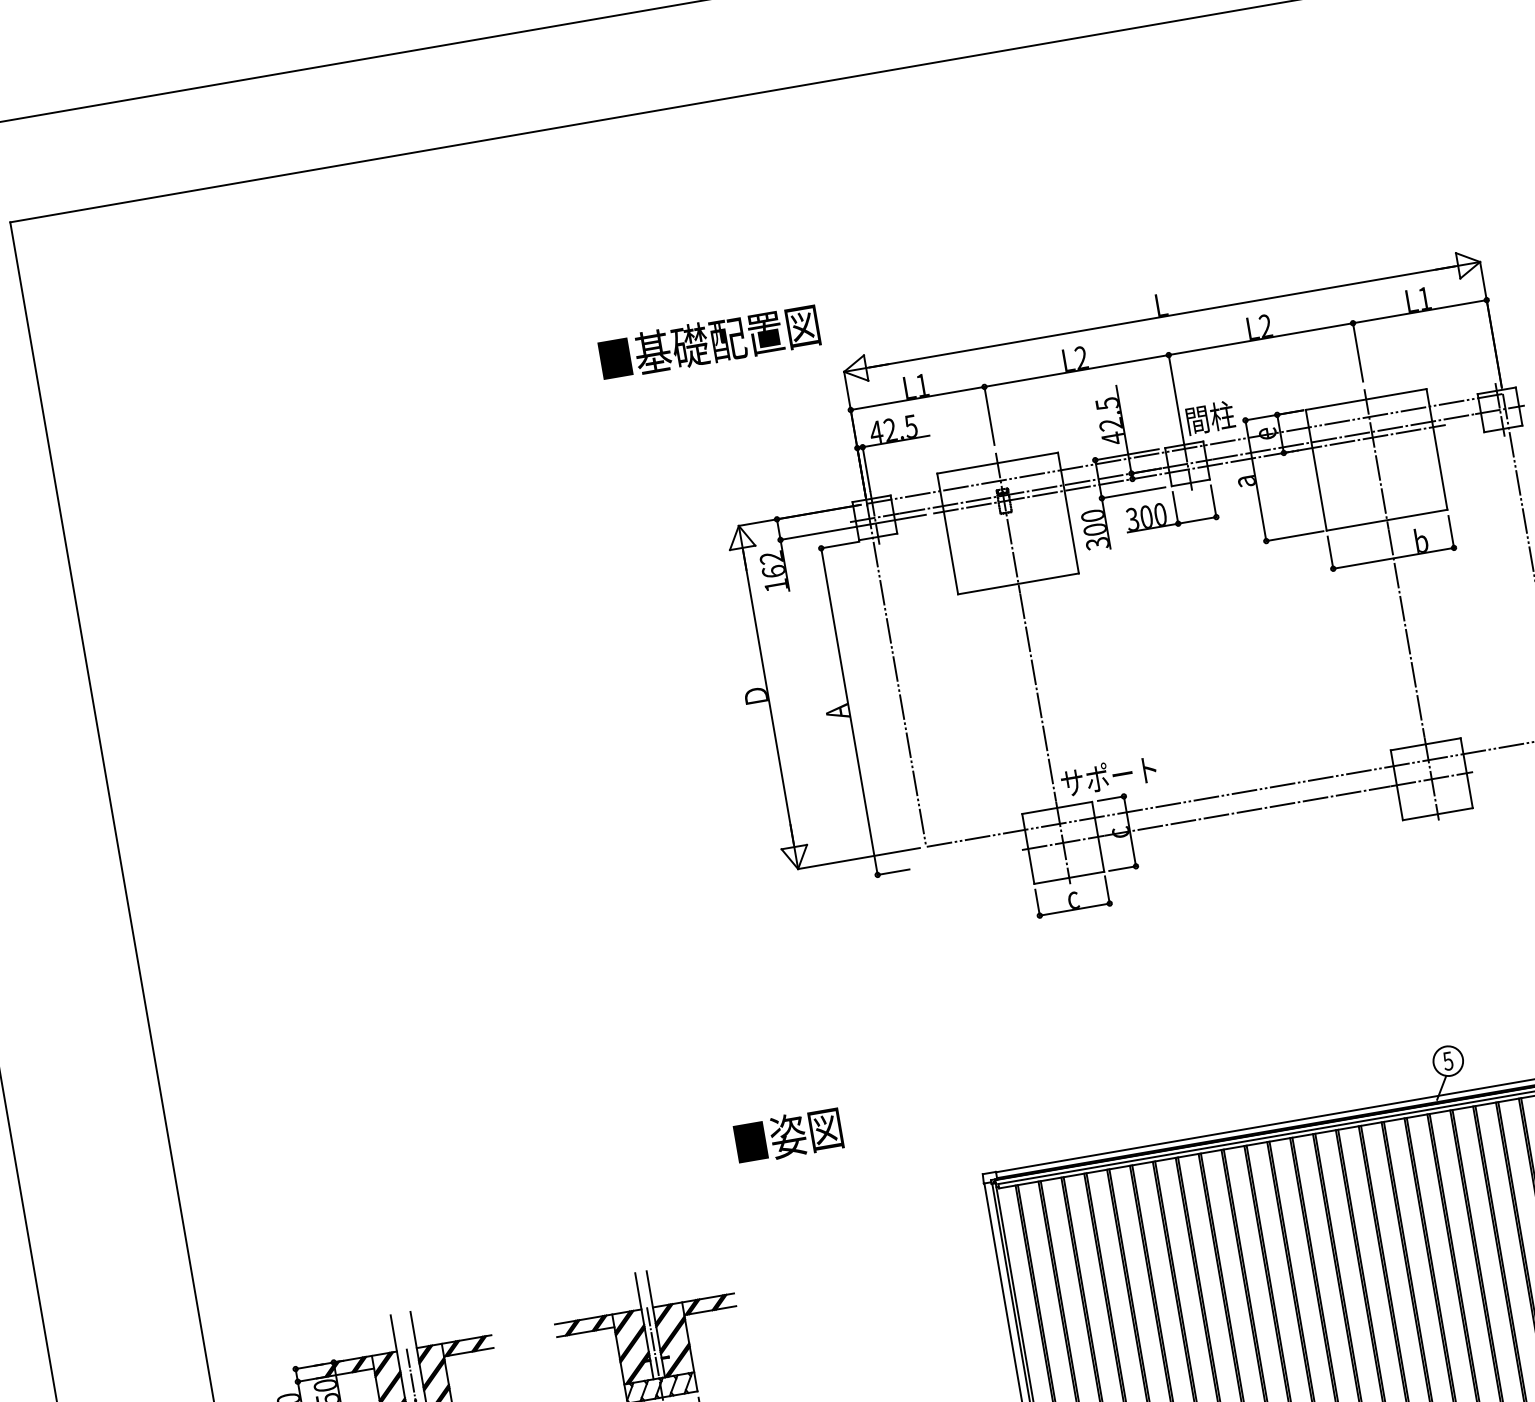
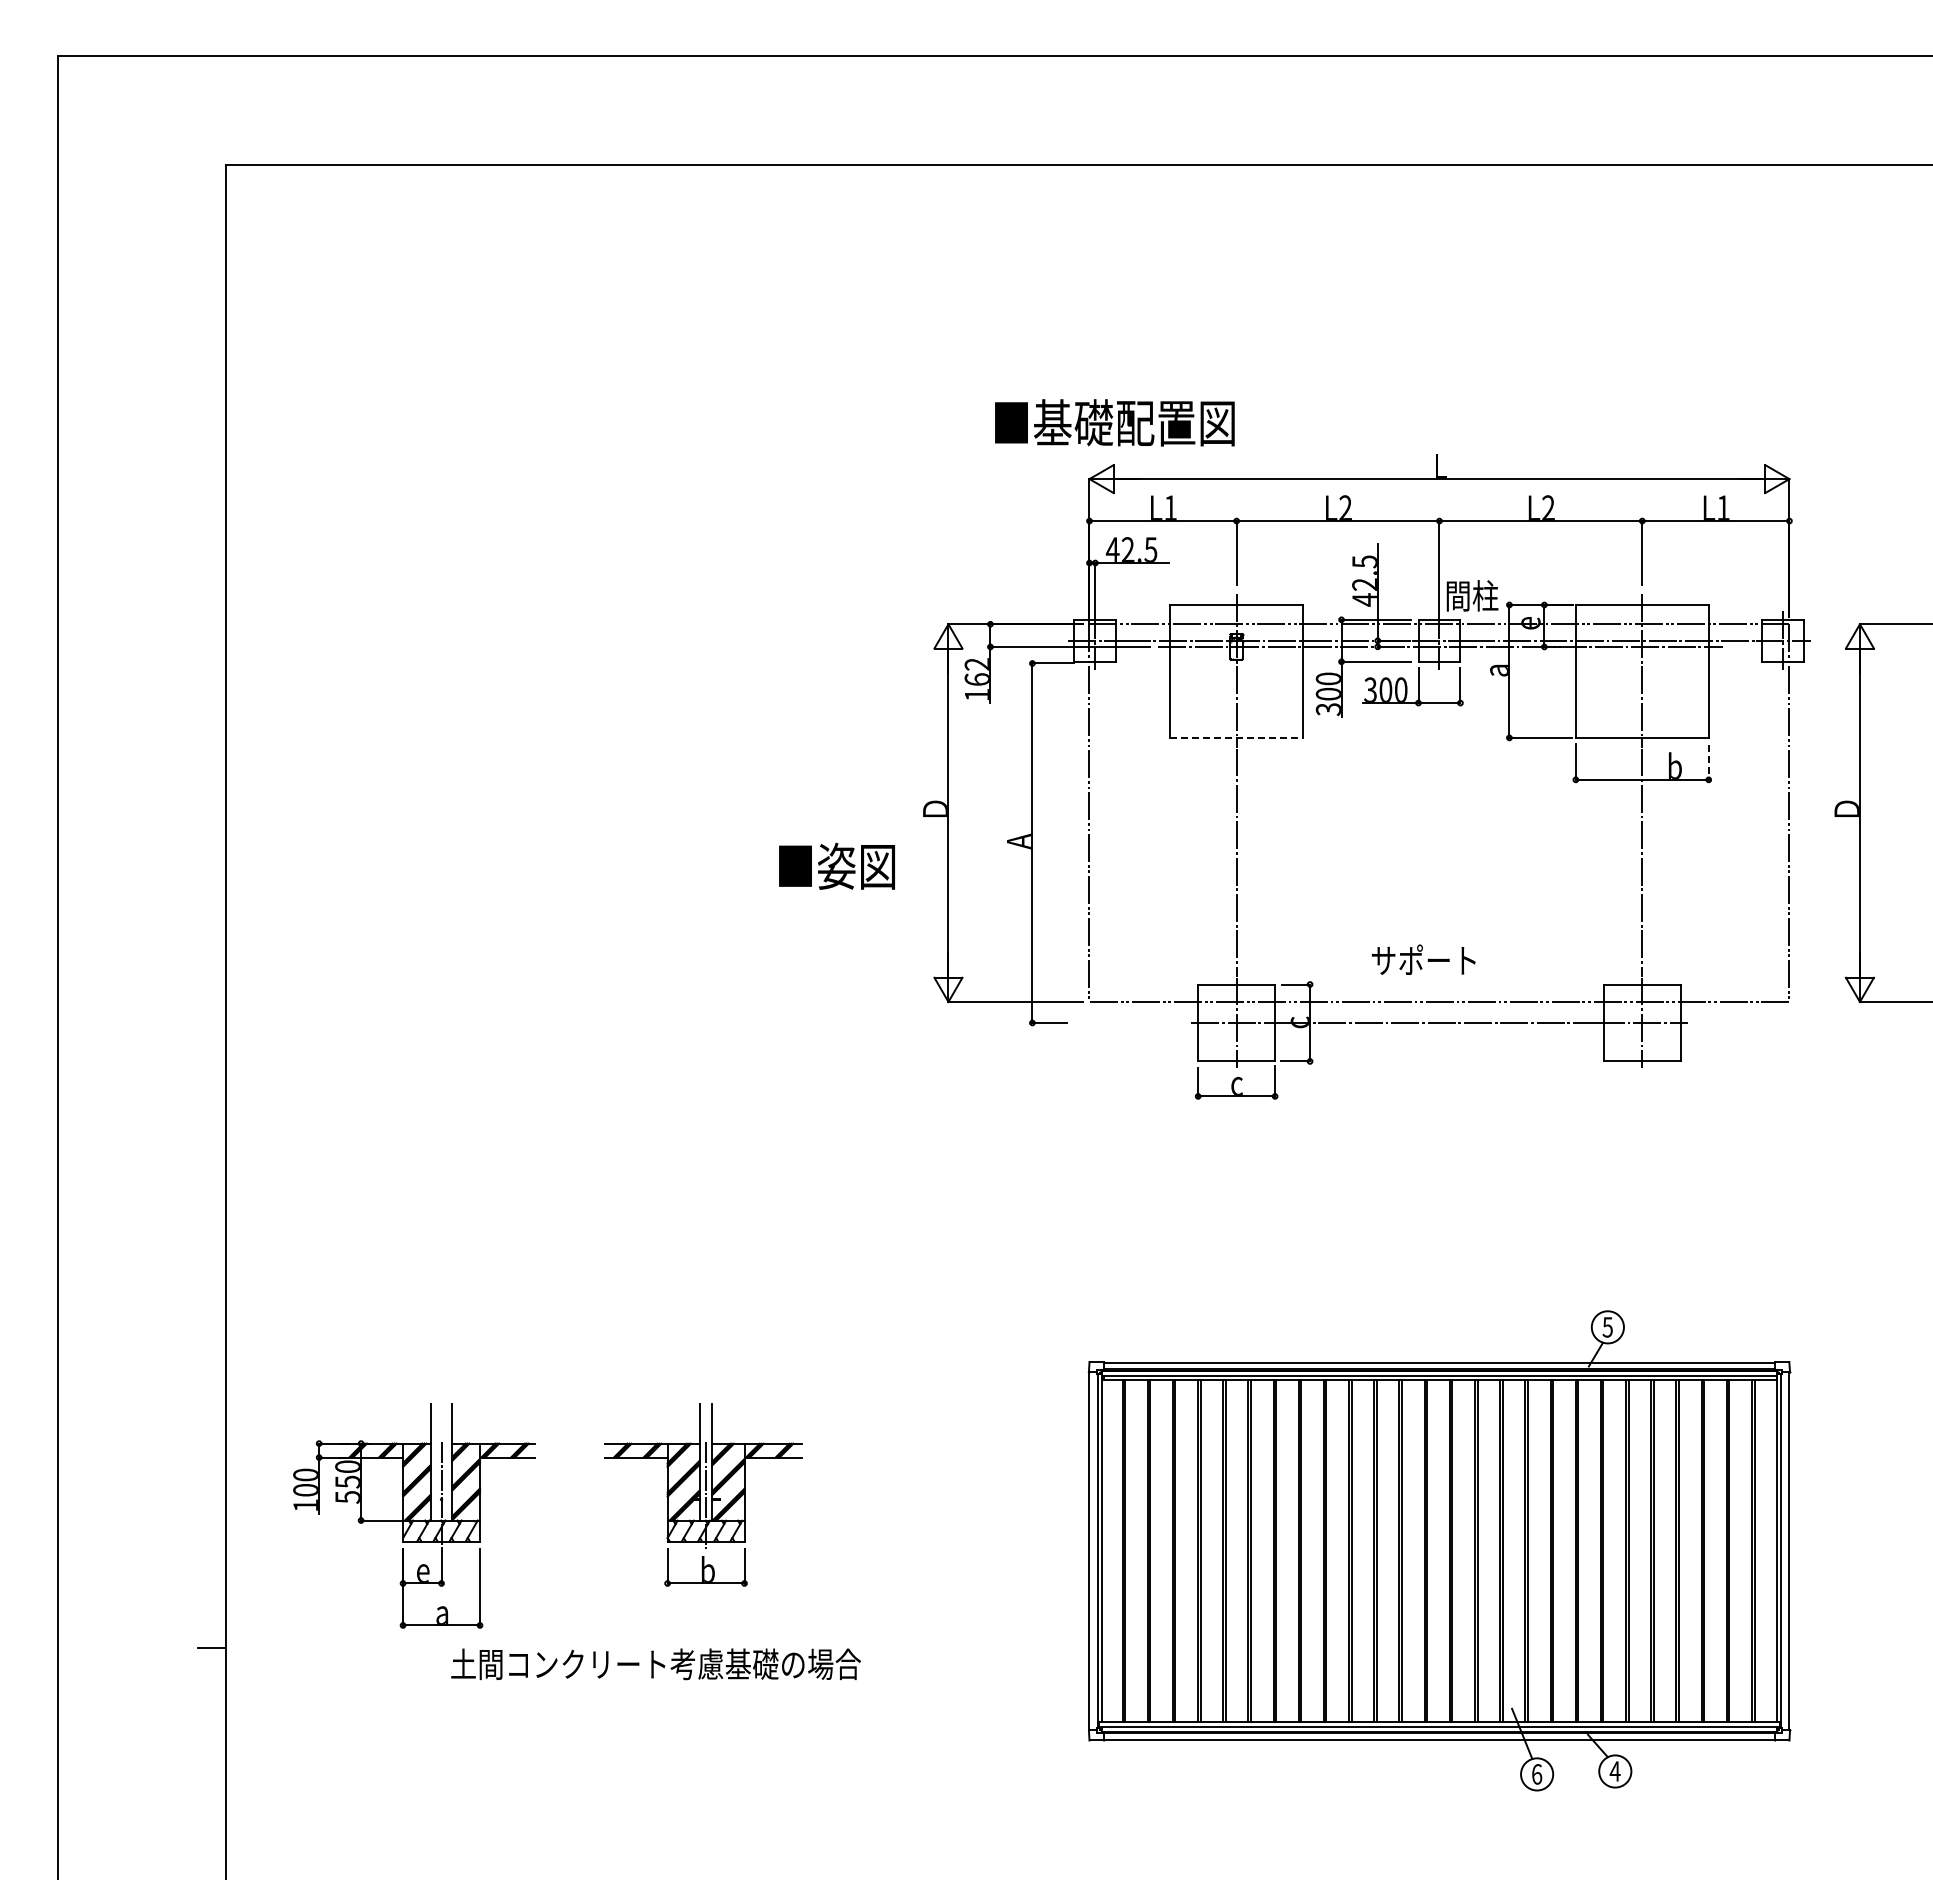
text: (709, 342) -> (1114, 422), moved
line: (1451, 532) -> (1708, 762), solid -> dashed
line: (1019, 583) -> (1237, 737), solid -> dashed
text: (1108, 775) -> (1423, 959), moved
text: (787, 1135) -> (836, 865), moved

